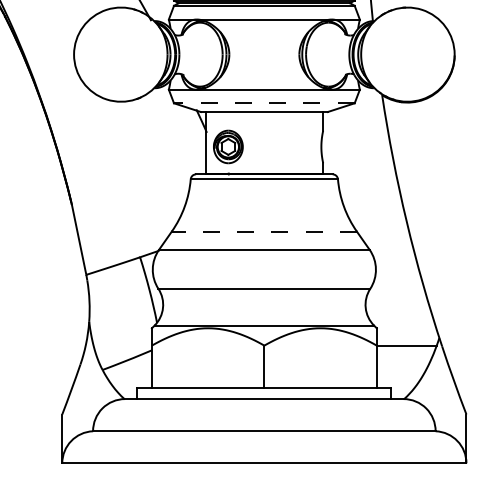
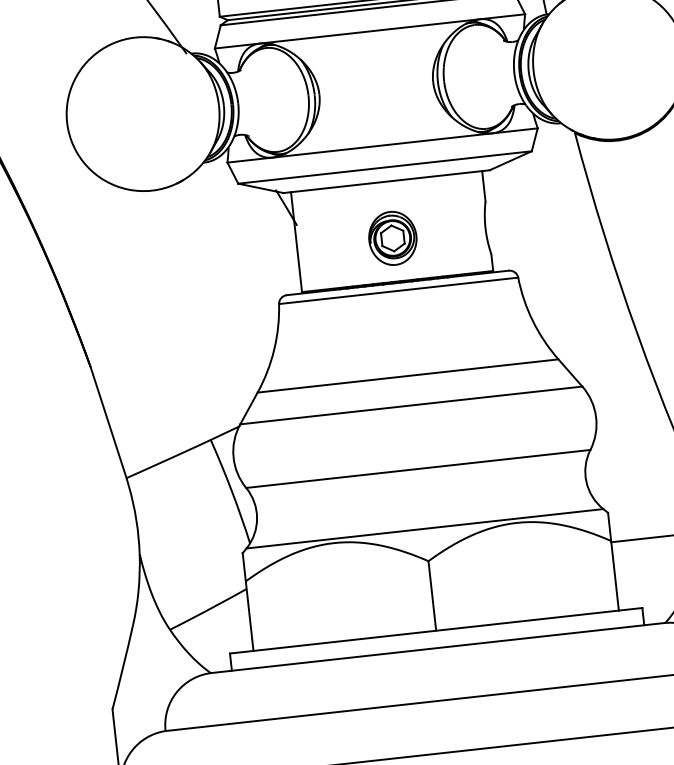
line: (263, 103) -> (383, 167), dashed -> solid
part: (228, 146) -> (393, 237), moved
line: (264, 231) -> (408, 375), dashed -> solid

